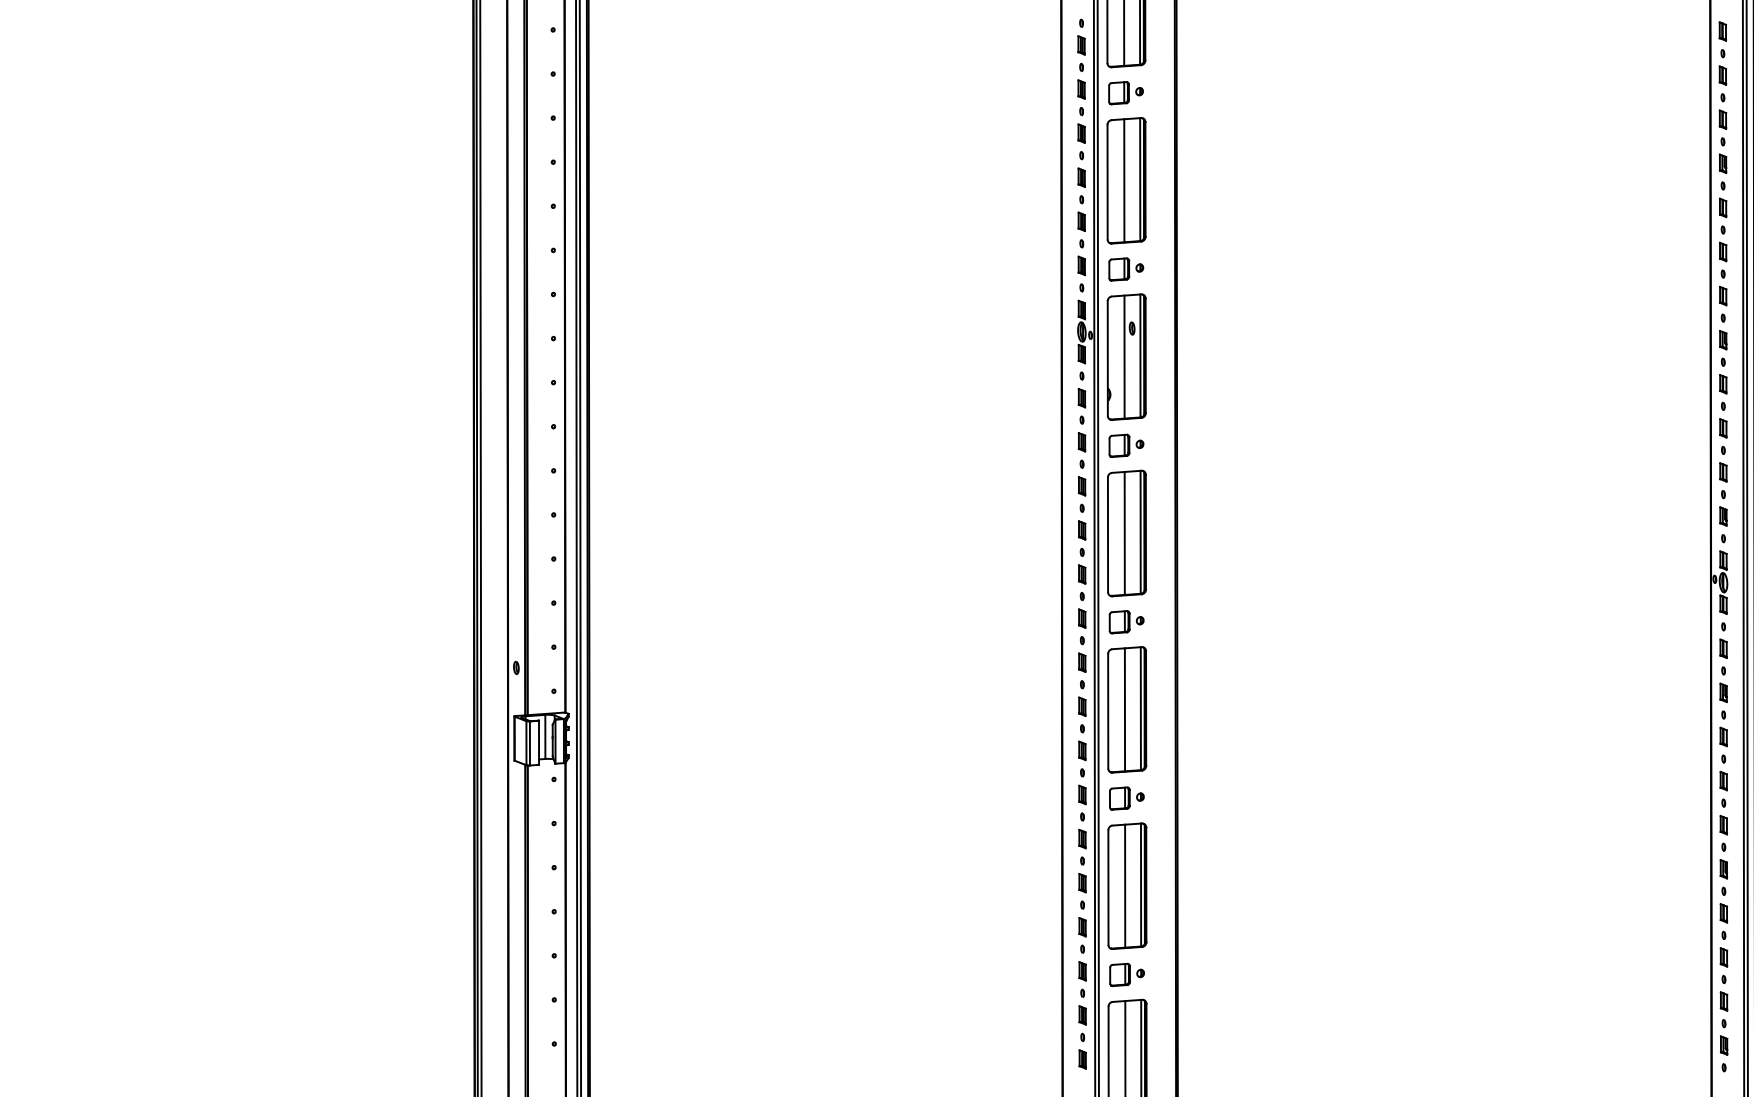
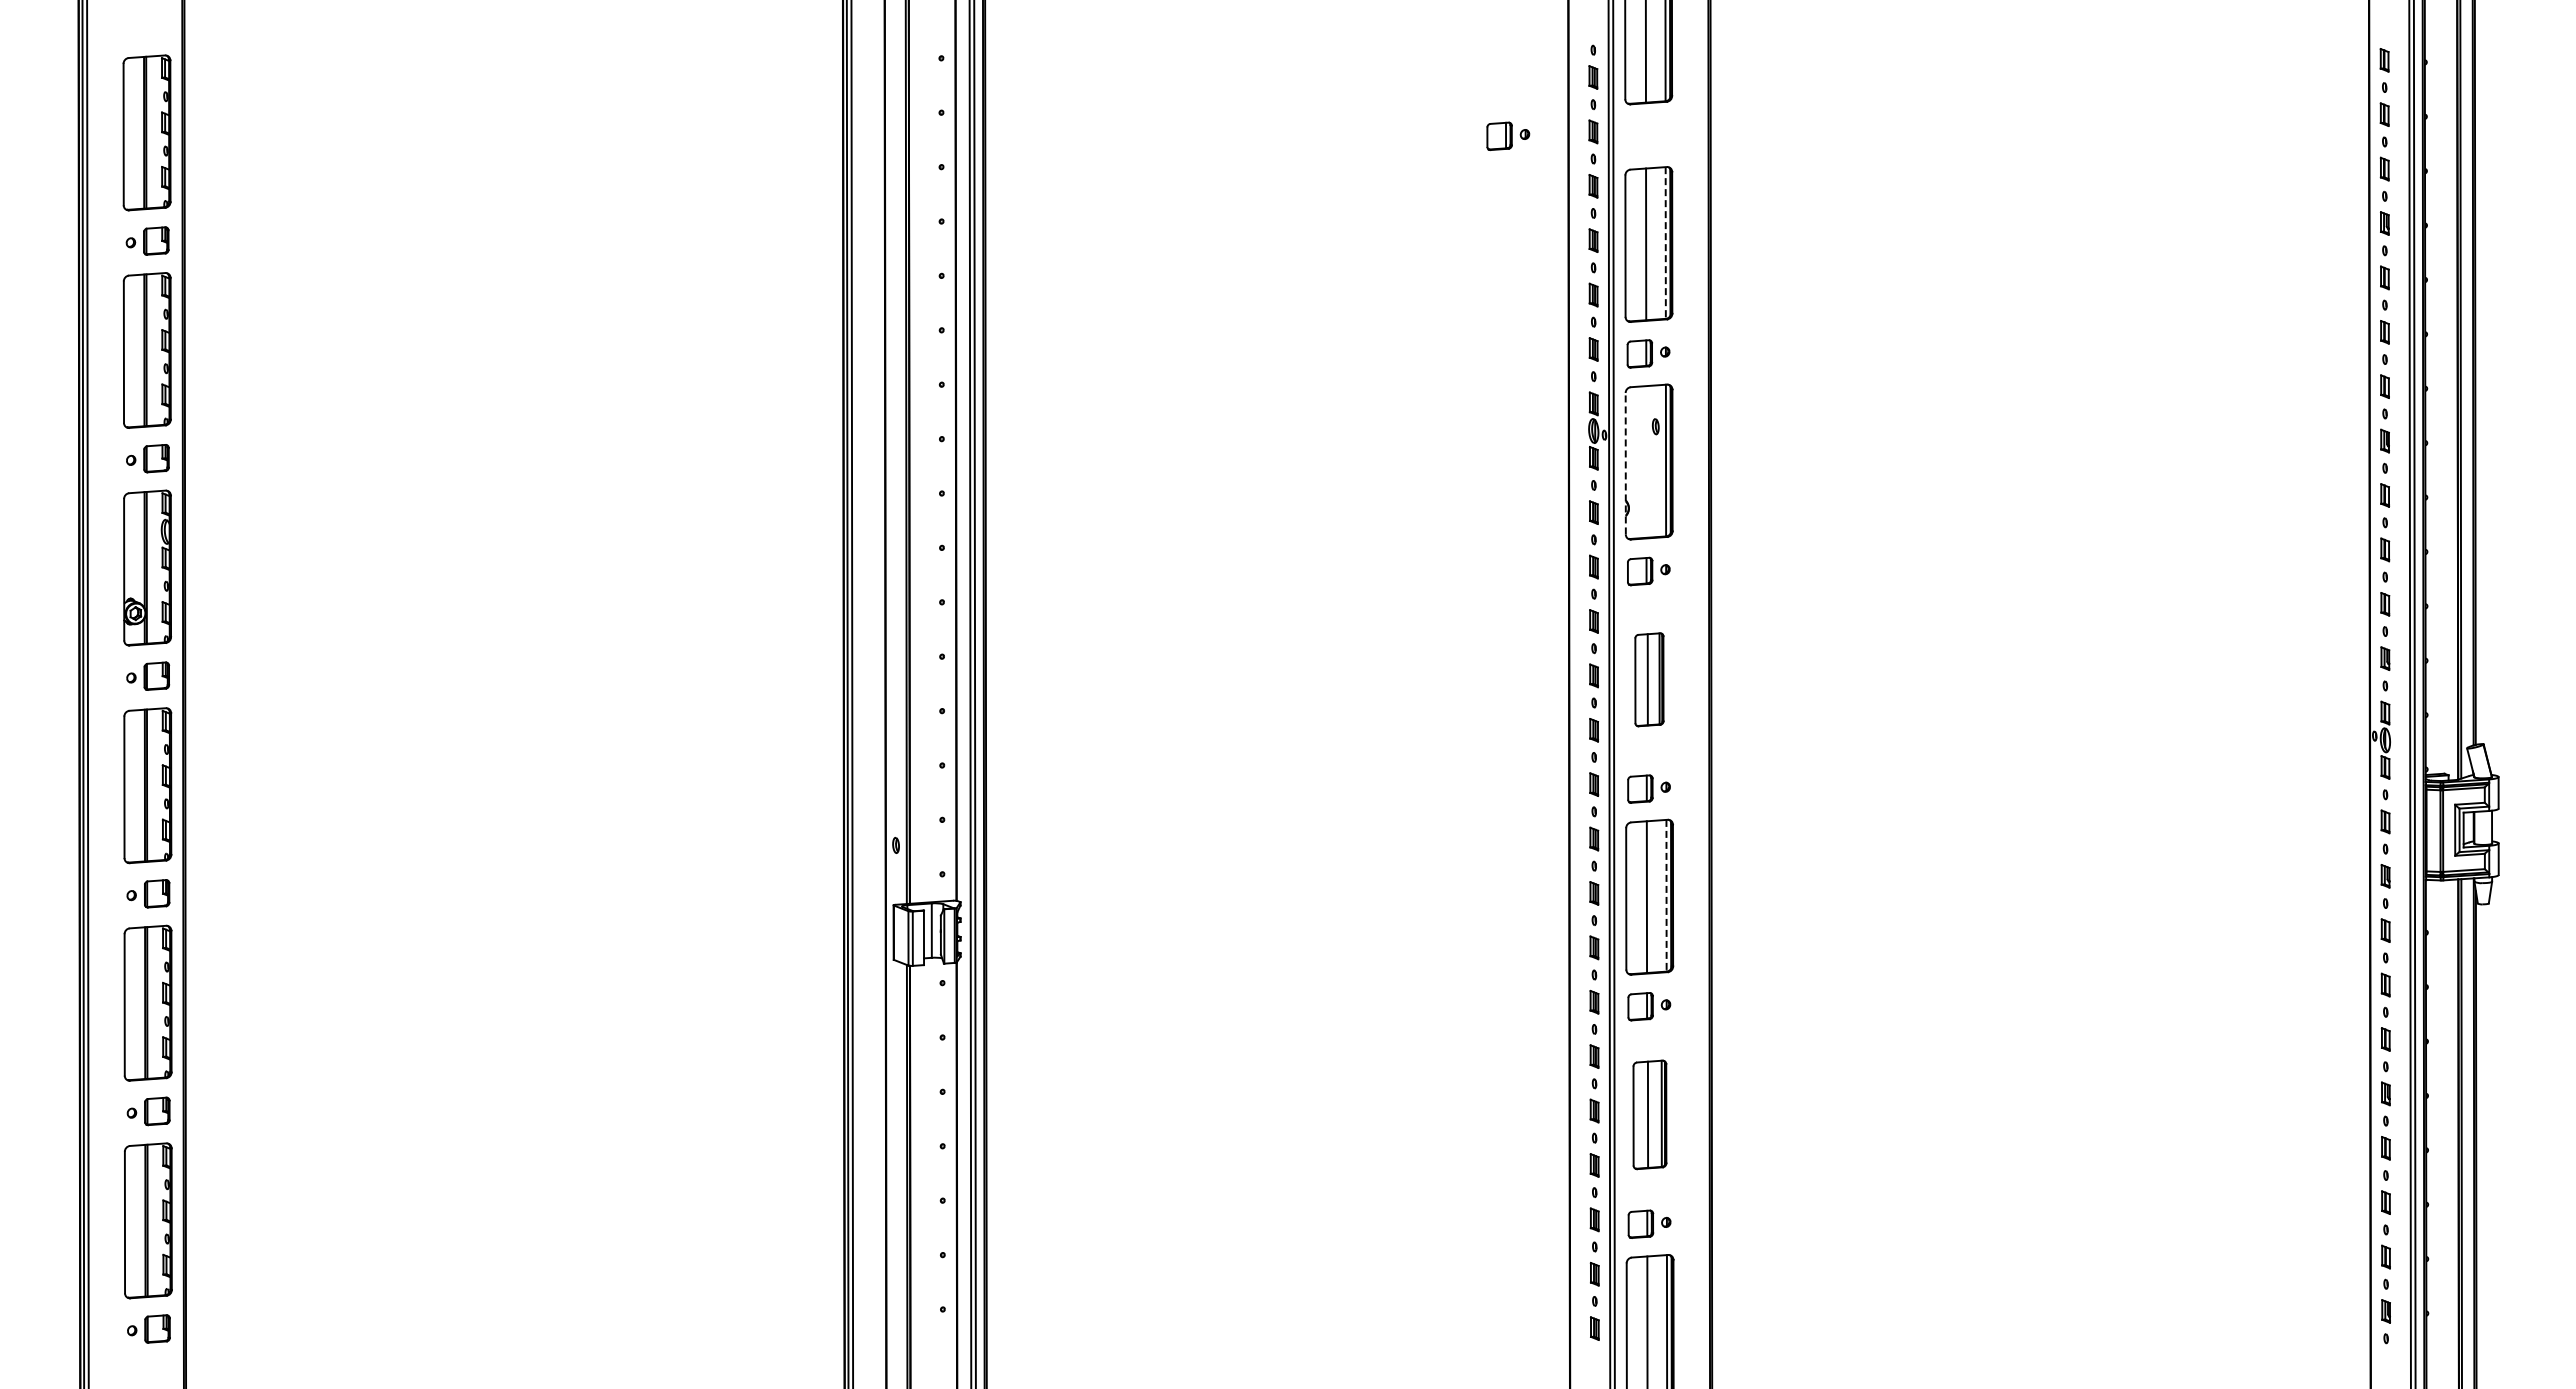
part: (1126, 92) -> (1508, 135), moved
line: (1140, 180) -> (1665, 243), solid -> dashed
line: (1124, 356) -> (1646, 461), removed
line: (1107, 358) -> (1625, 463), solid -> dashed
part: (1127, 533) -> (1649, 679), size x0.6
line: (1140, 708) -> (1666, 895), solid -> dashed
part: (1127, 885) -> (1649, 1114), size x0.7

